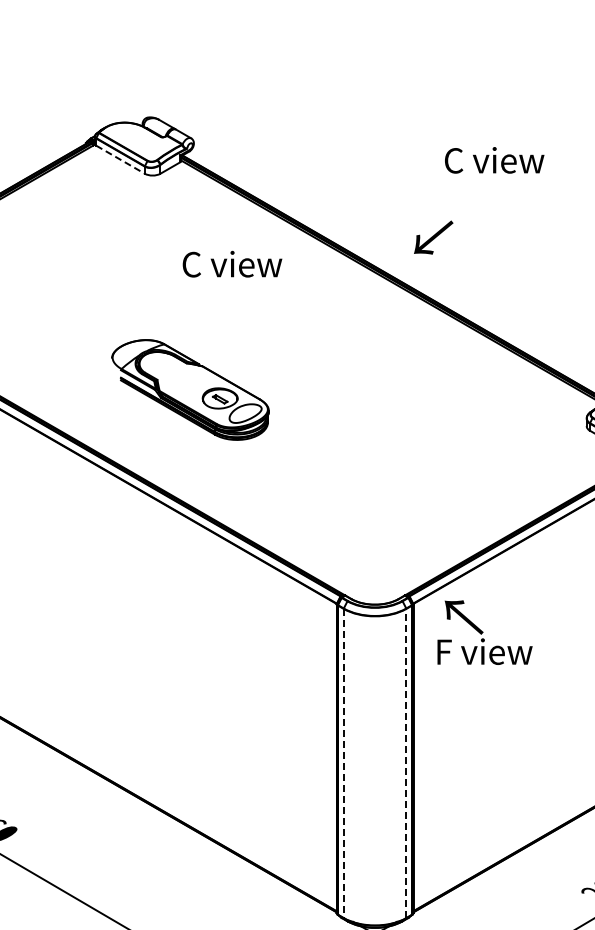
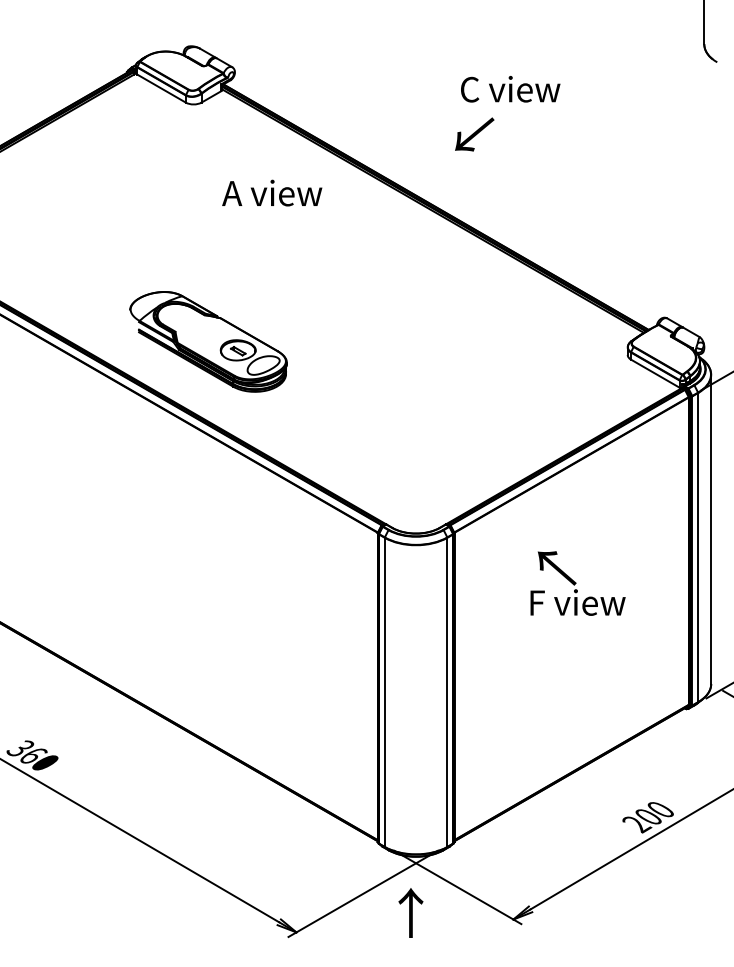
line: (120, 159) -> (161, 88), dashed -> solid
text: (494, 160) -> (510, 89), moved
text: (433, 237) -> (474, 134), moved
text: (231, 263) -> (272, 192), C view -> A view
part: (190, 389) -> (208, 341), moved
text: (484, 632) -> (577, 583), moved
line: (343, 763) -> (384, 692), dashed -> solid
line: (406, 763) -> (447, 692), dashed -> solid

